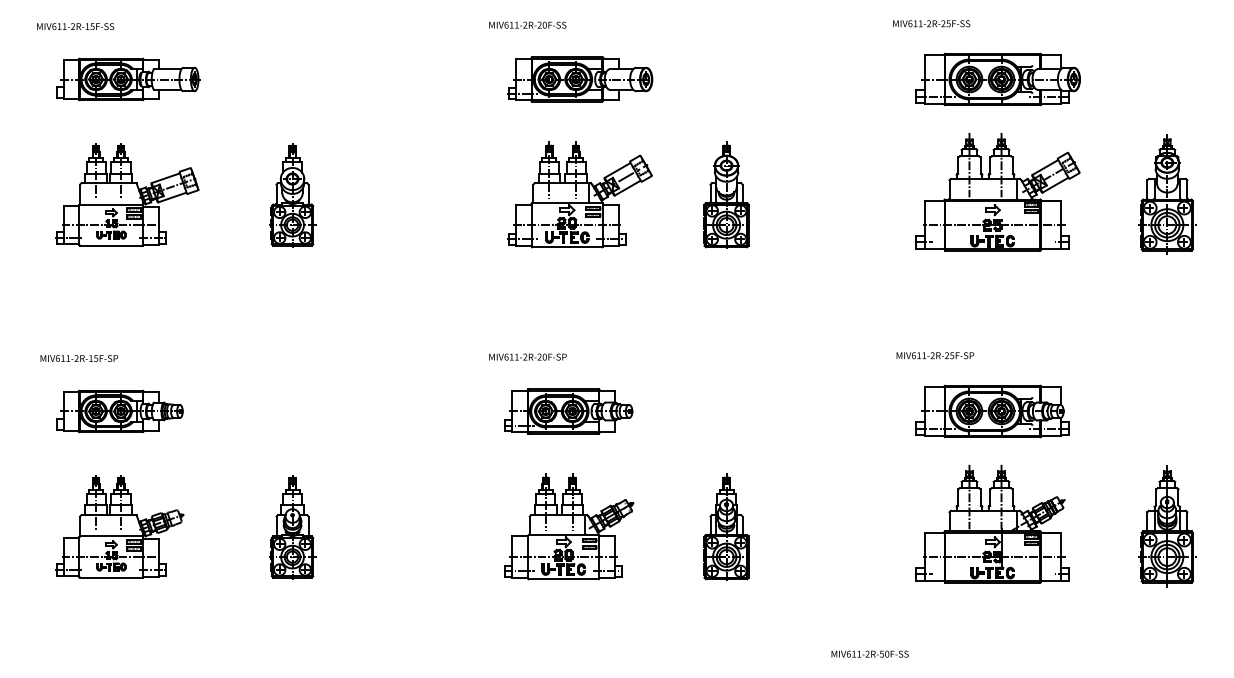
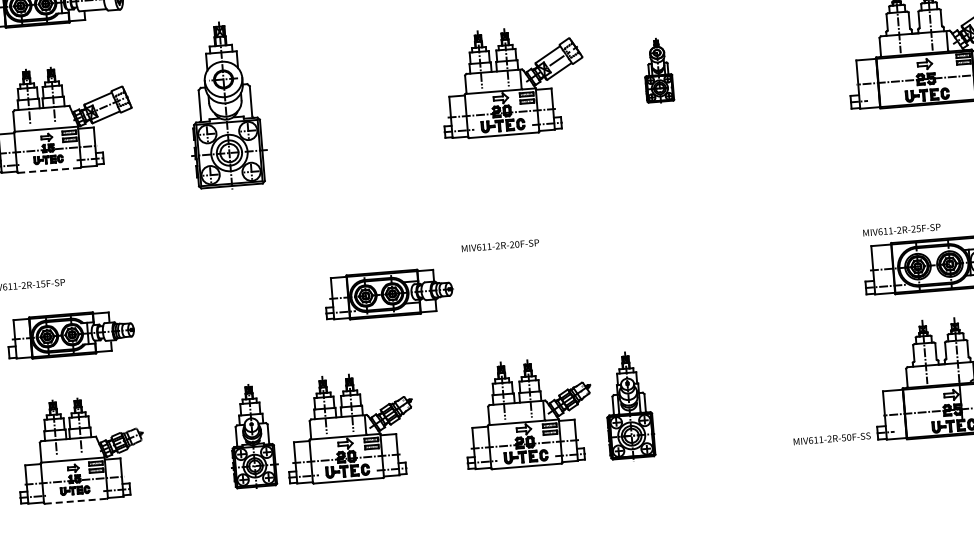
part: (726, 194) -> (658, 69), size x0.6
part: (292, 195) -> (225, 105), size x1.6
line: (111, 245) -> (49, 170), solid -> dashed
text: (935, 355) -> (901, 229), moved
text: (527, 356) -> (499, 245), moved
part: (568, 411) -> (388, 294), moved
part: (390, 526) -> (350, 427), added
part: (726, 526) -> (629, 405), moved
line: (111, 577) -> (76, 500), solid -> dashed
text: (869, 653) -> (831, 438), moved

